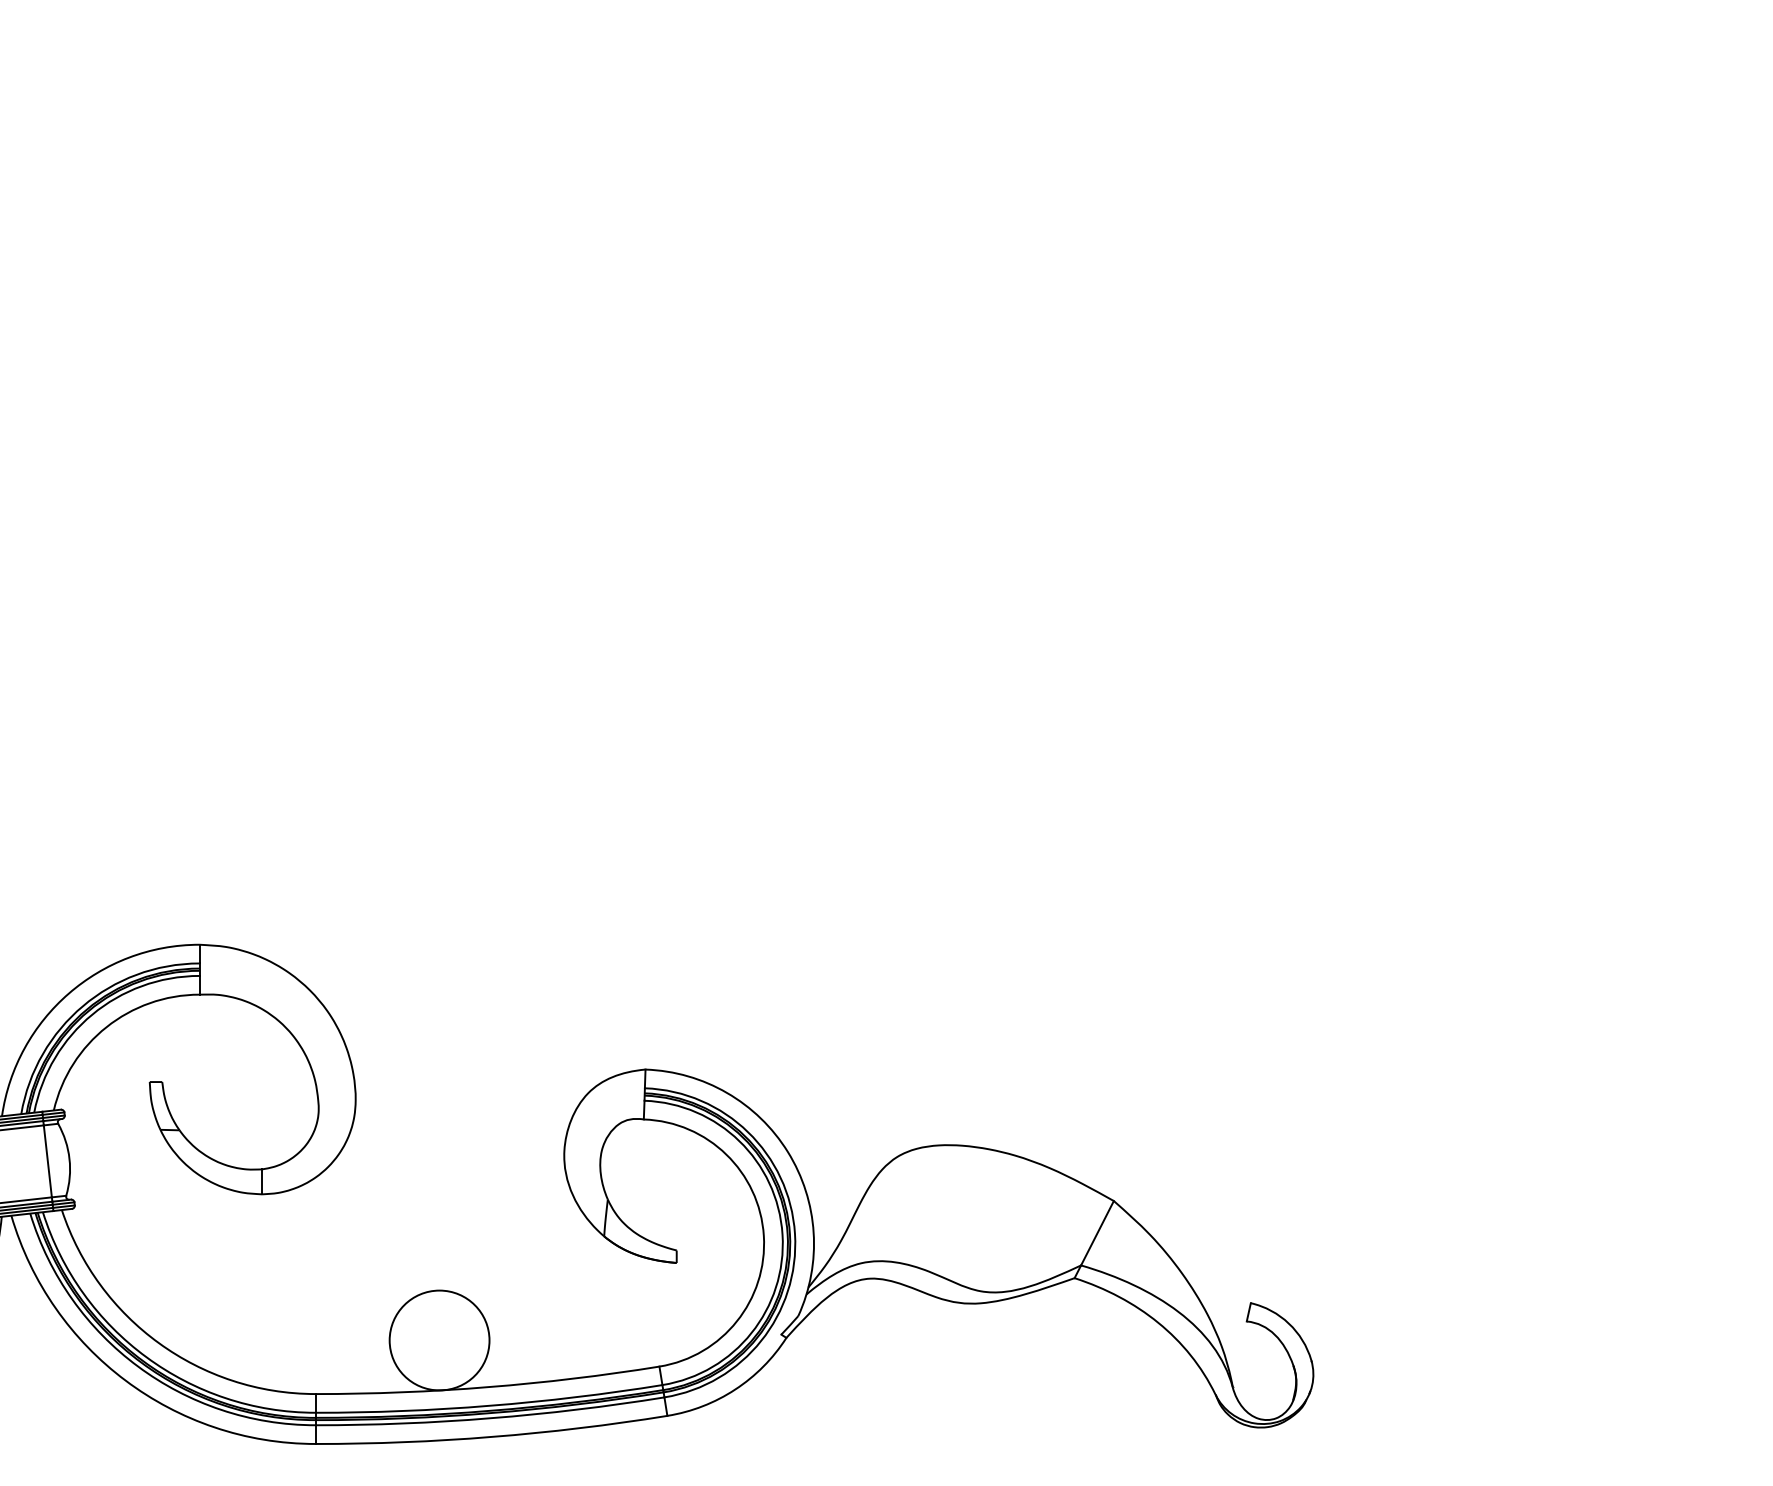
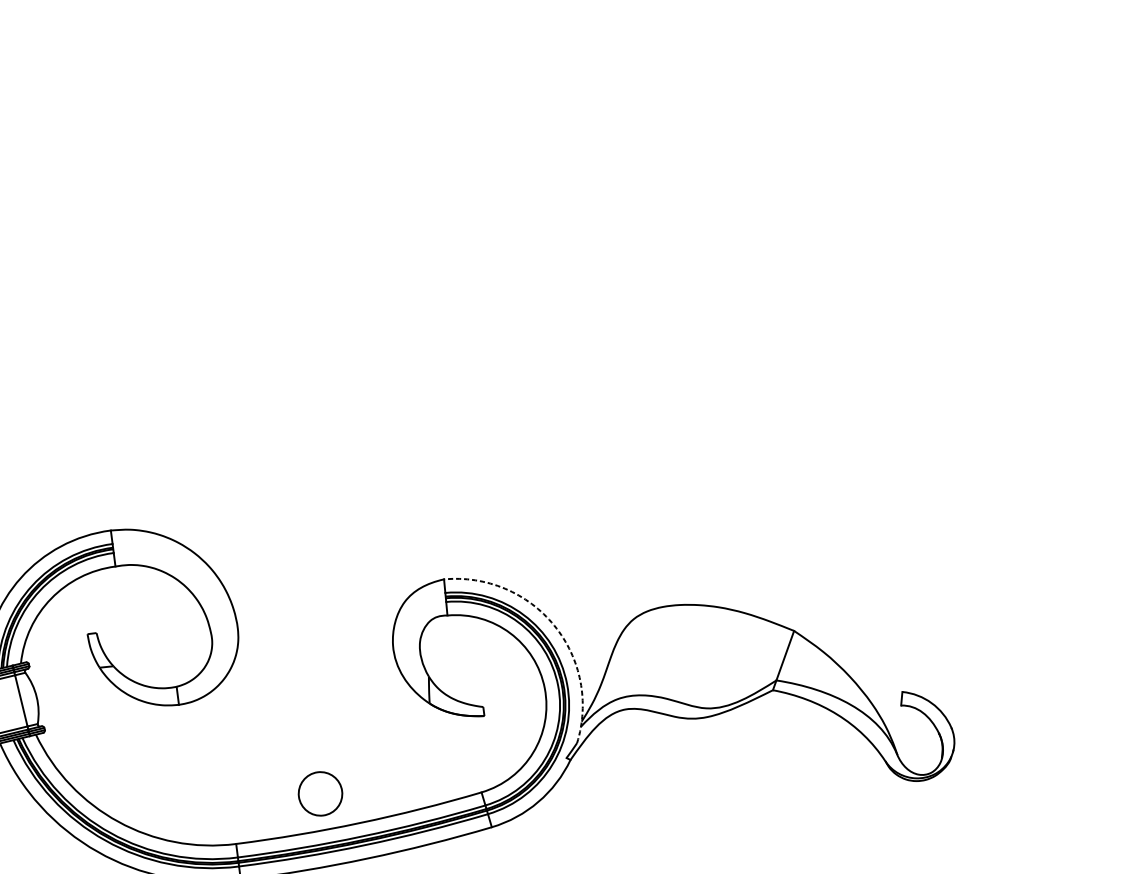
arc: (787, 1151) -> (554, 625), solid -> dashed
circle: (439, 1340) -> (320, 793), size x0.6

